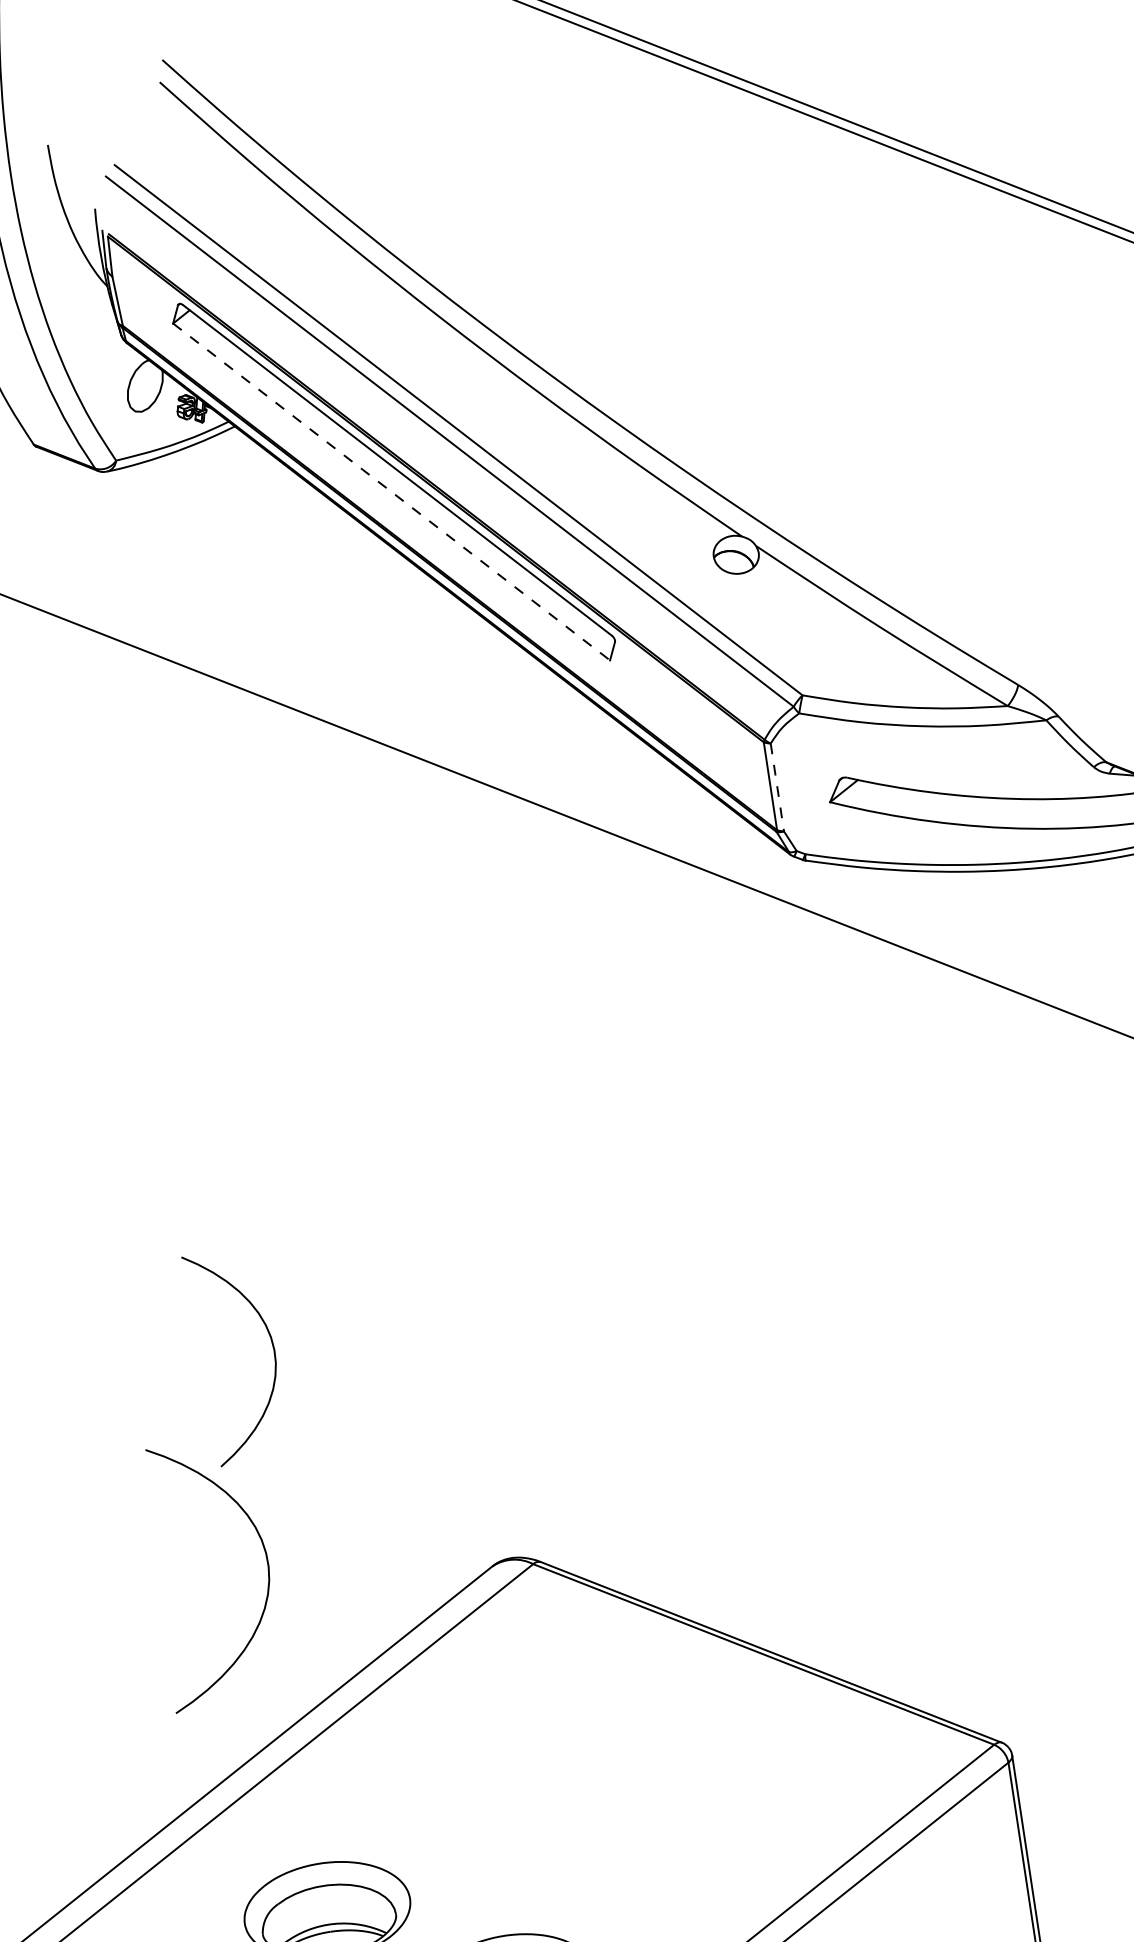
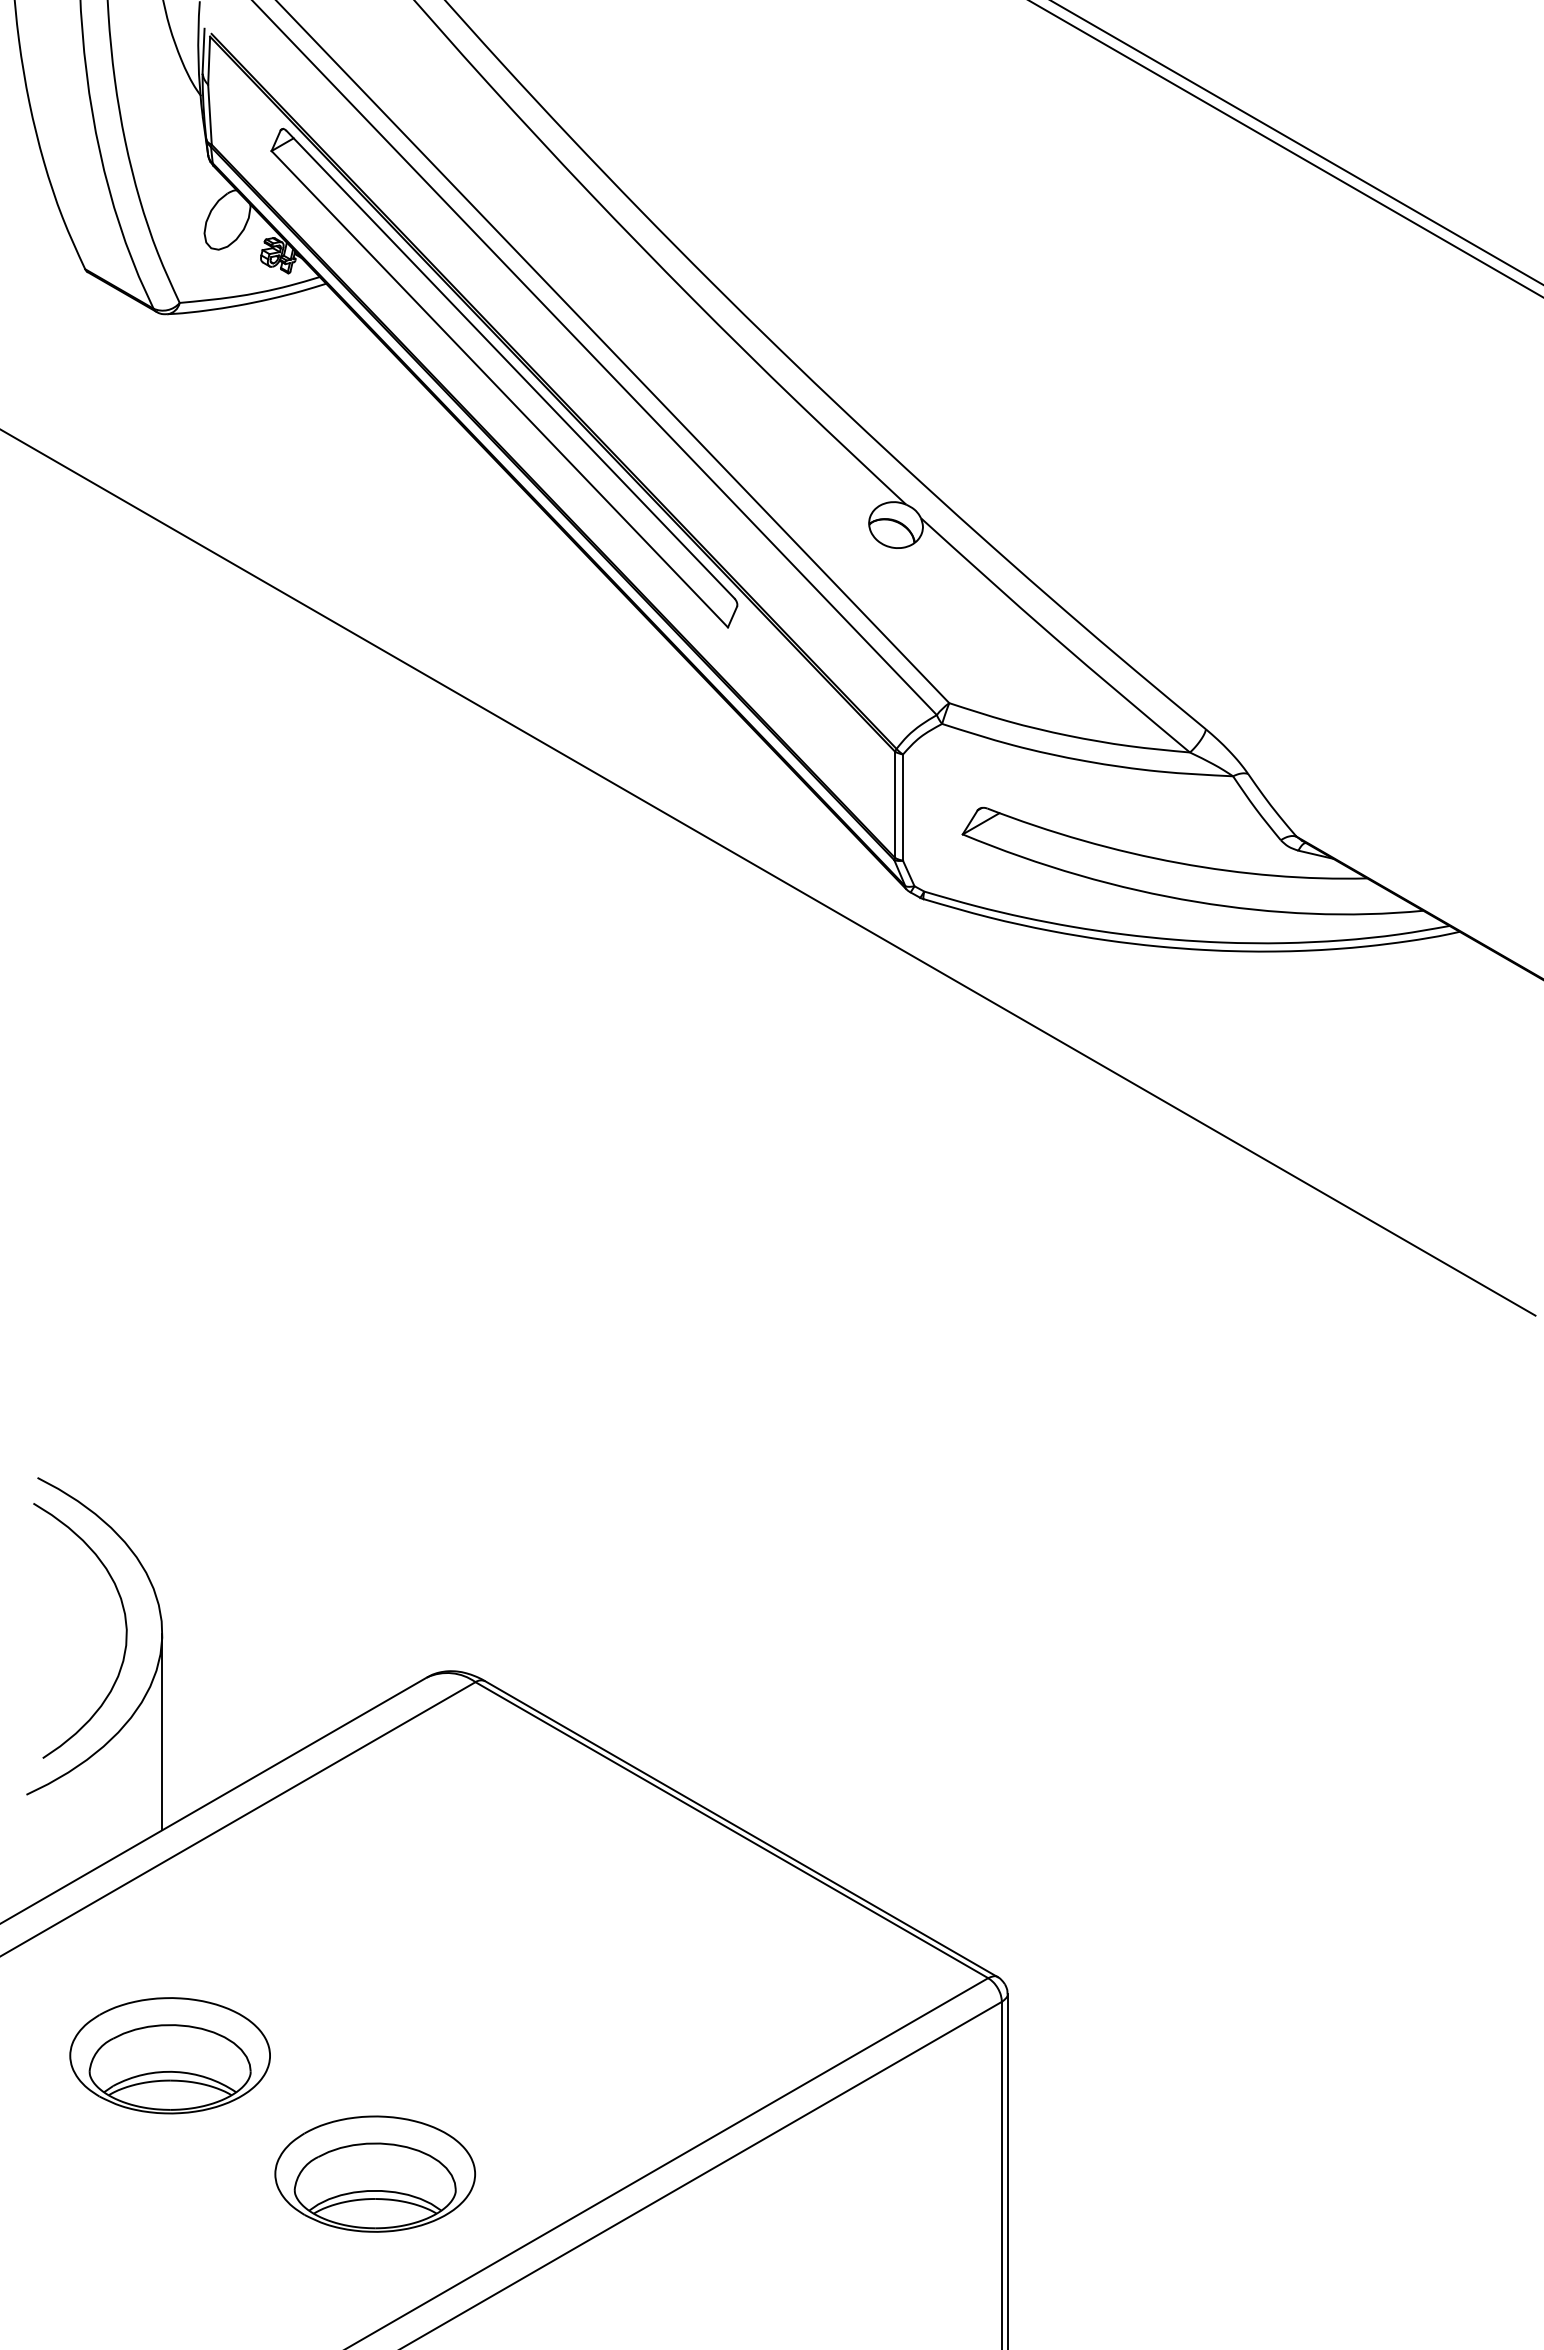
line: (391, 492) -> (499, 389), dashed -> solid
line: (777, 788) -> (903, 808), dashed -> solid
curve: (273, 1350) -> (125, 1630), moved
line: (280, 1644) -> (162, 1731), added

